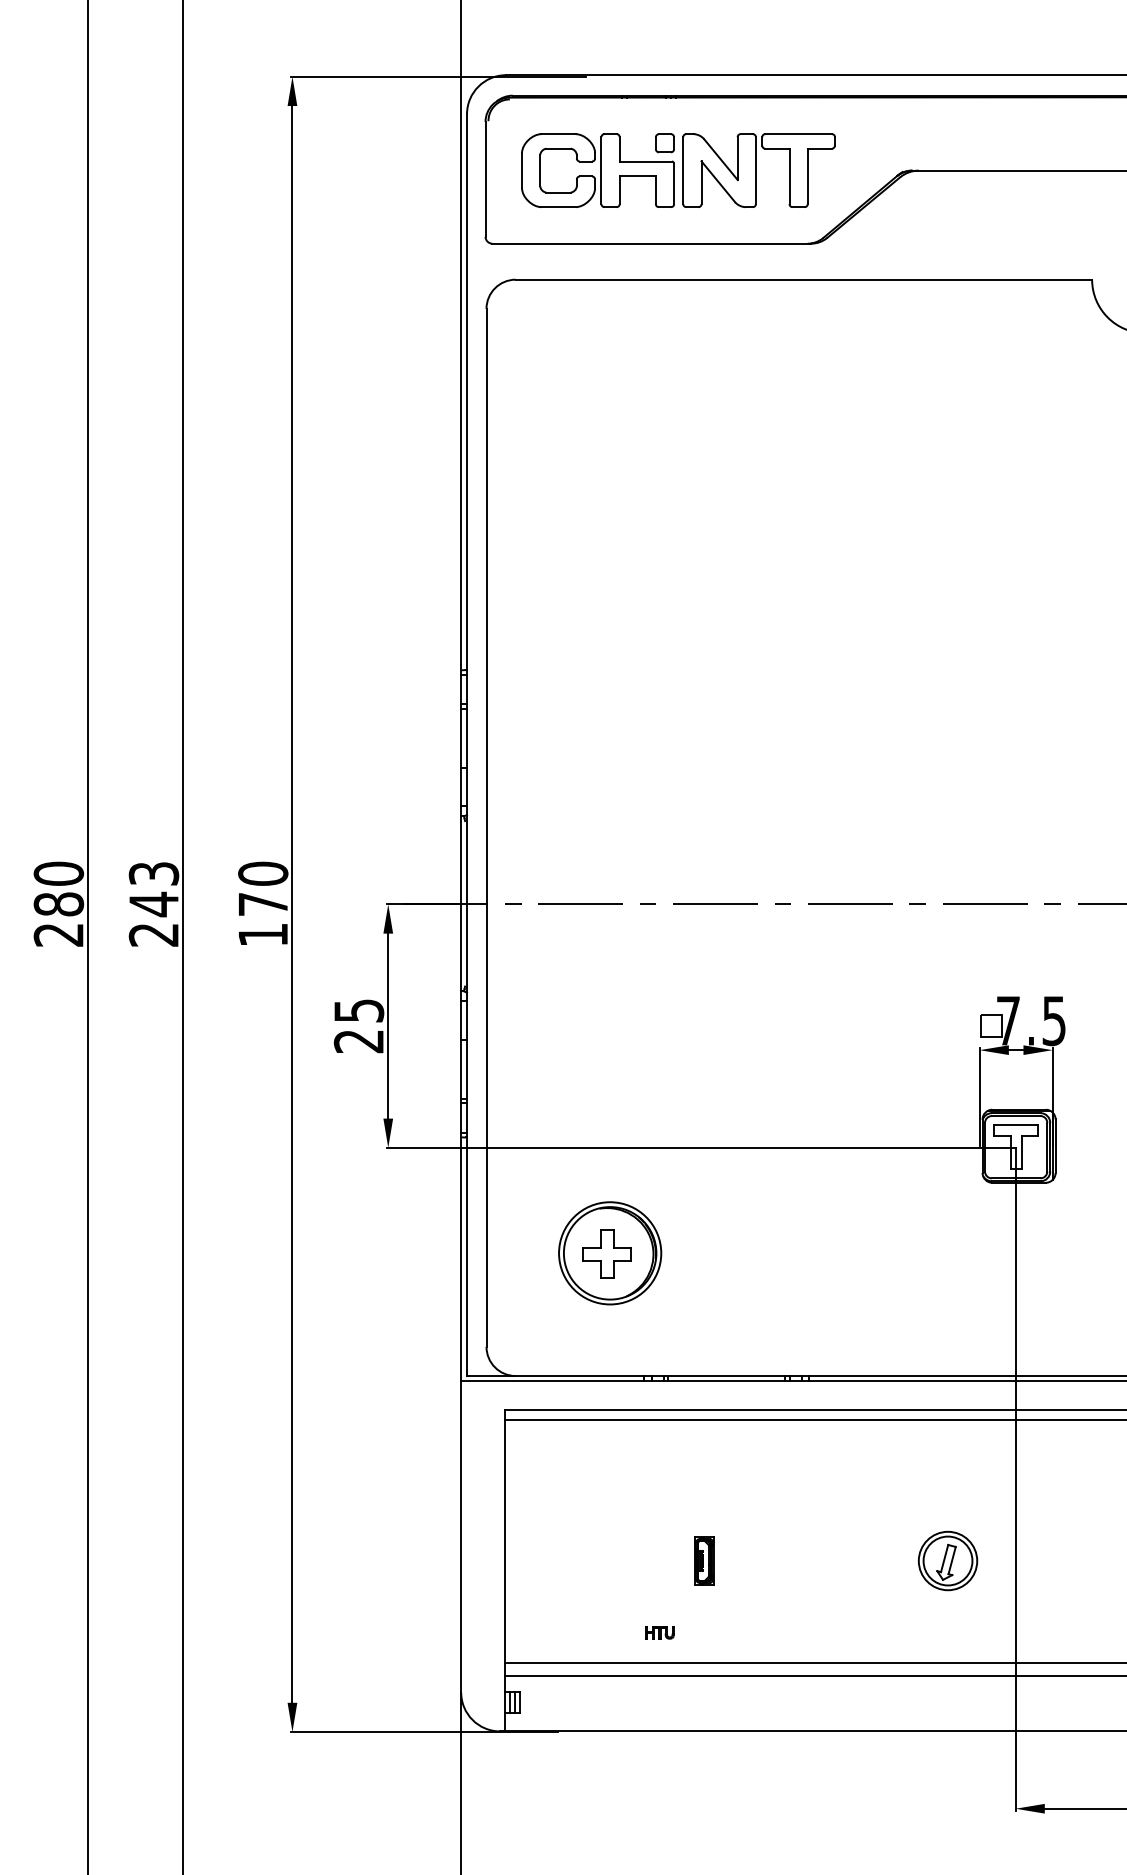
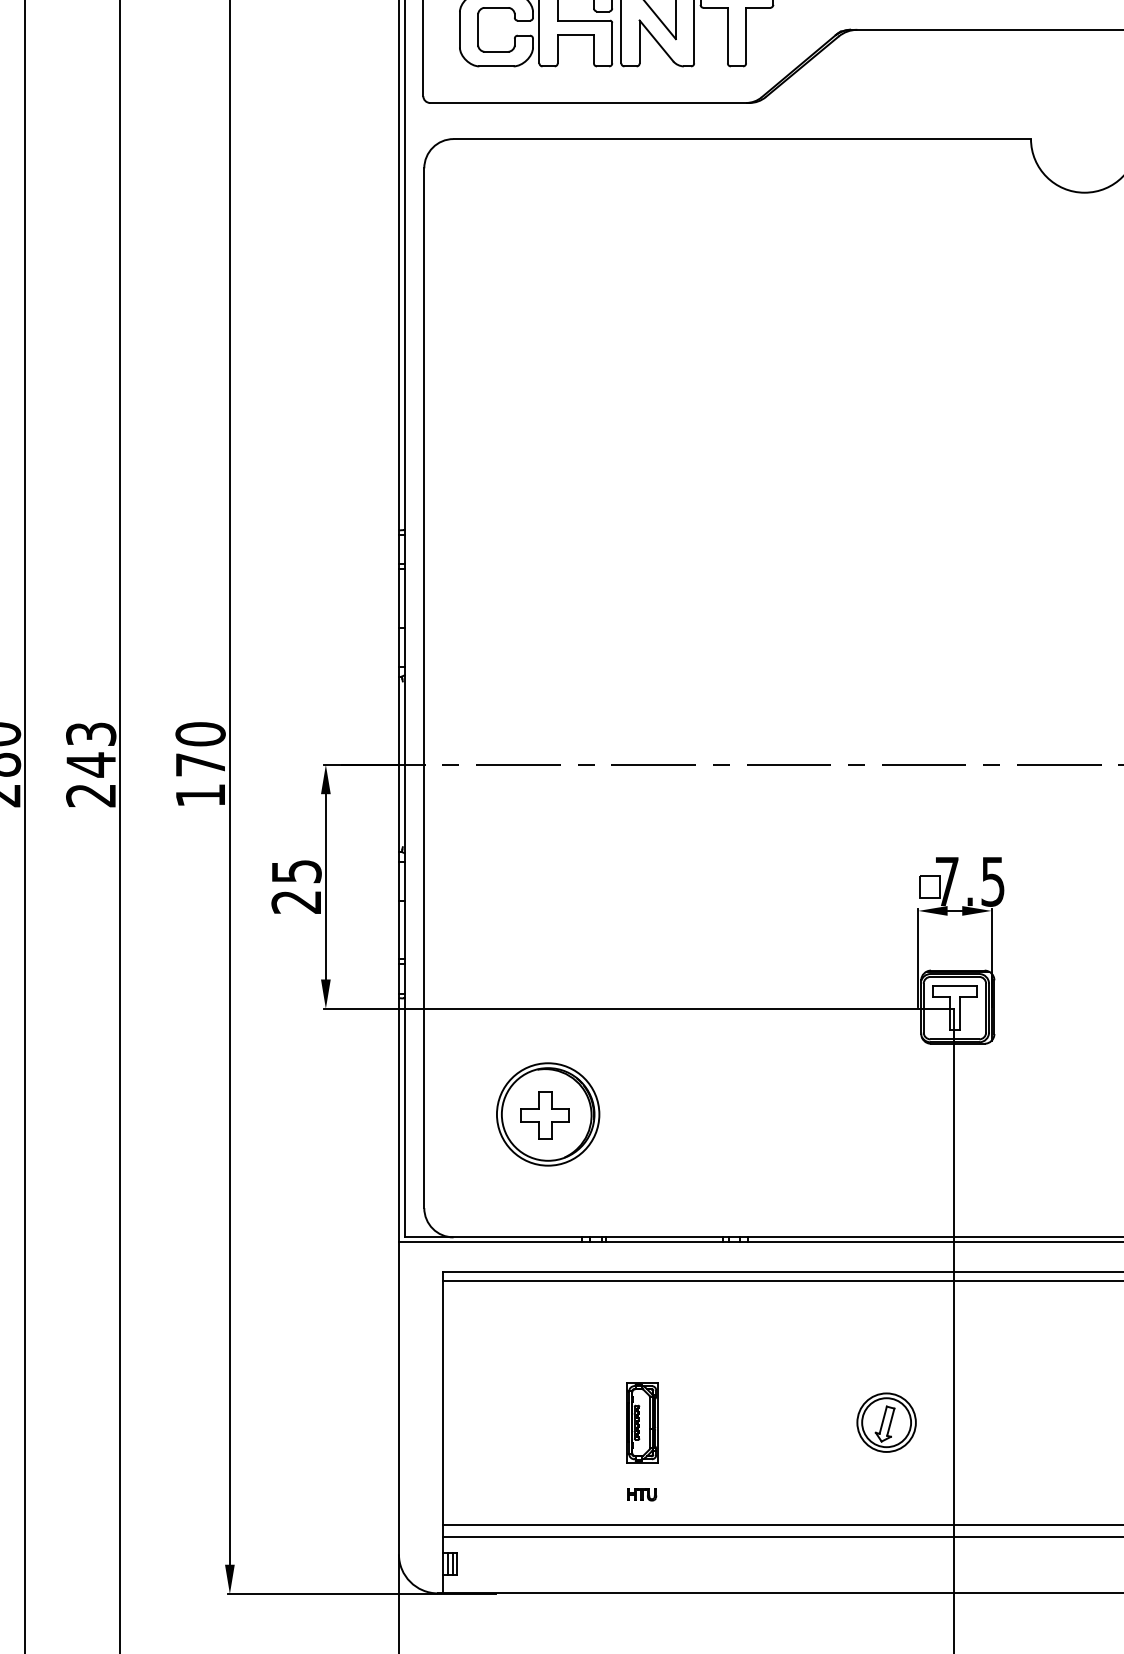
part: (704, 1560) -> (642, 1422), size x1.67
part: (659, 1632) -> (641, 1494), moved

